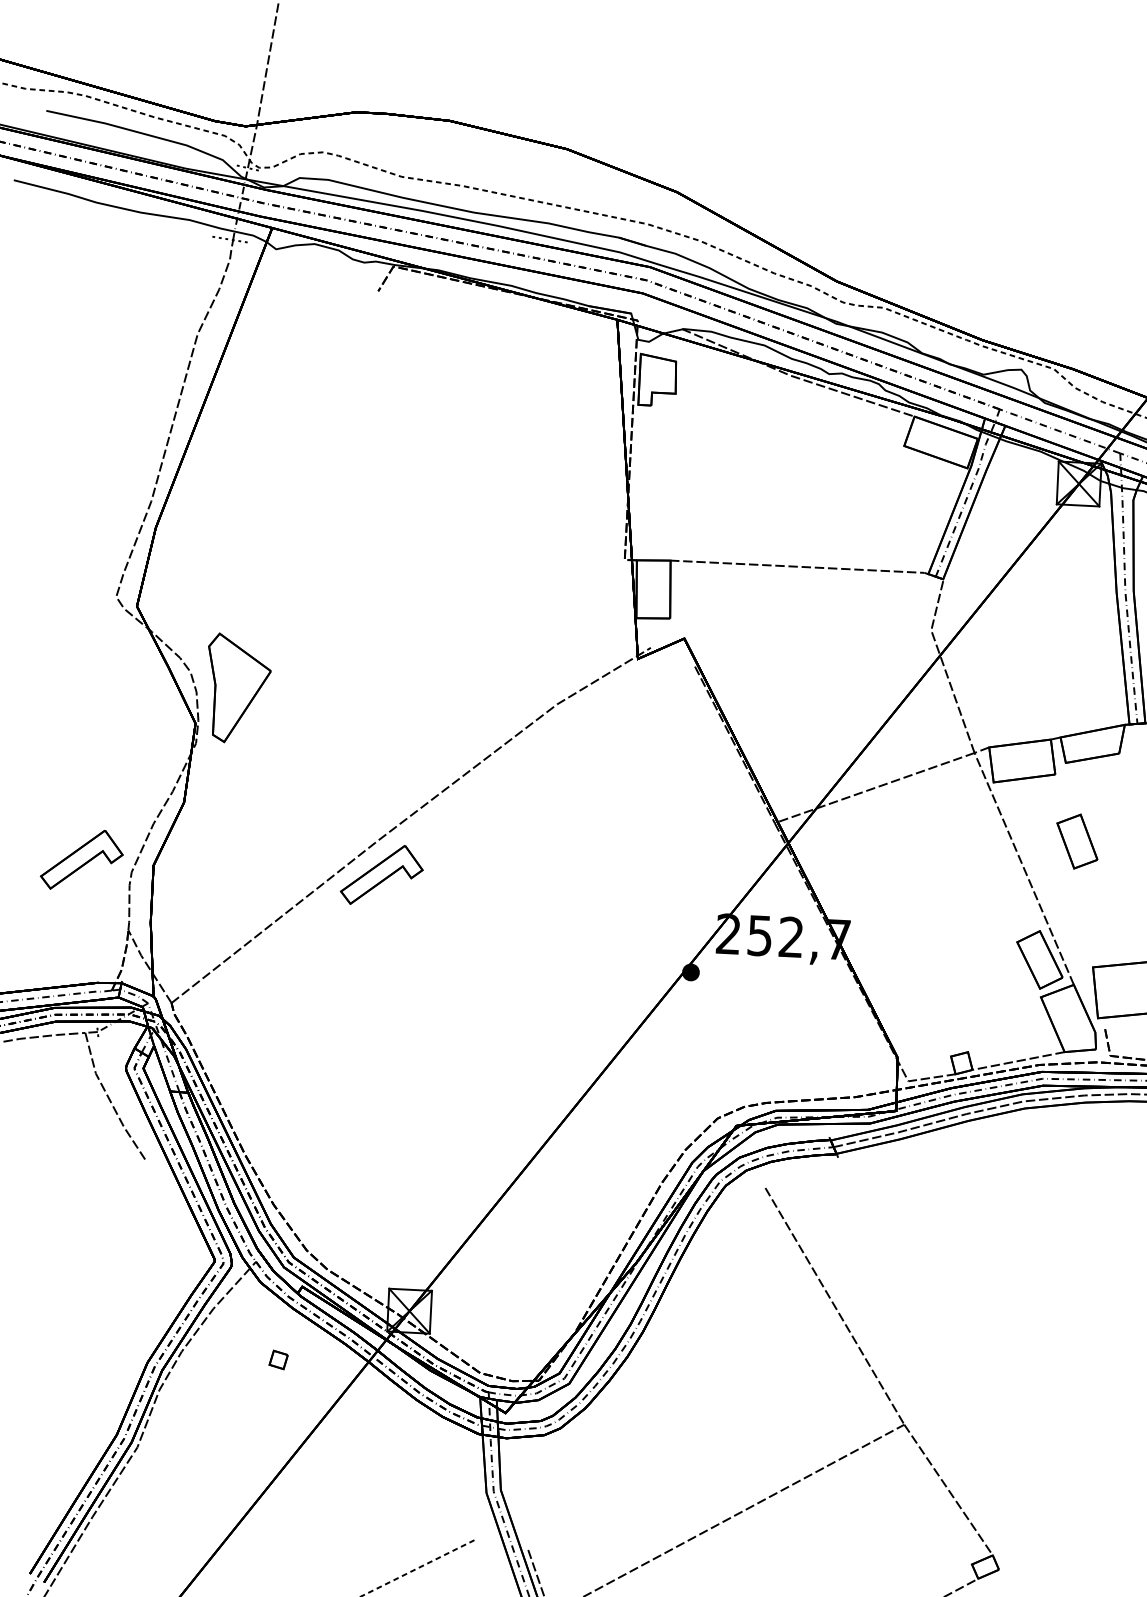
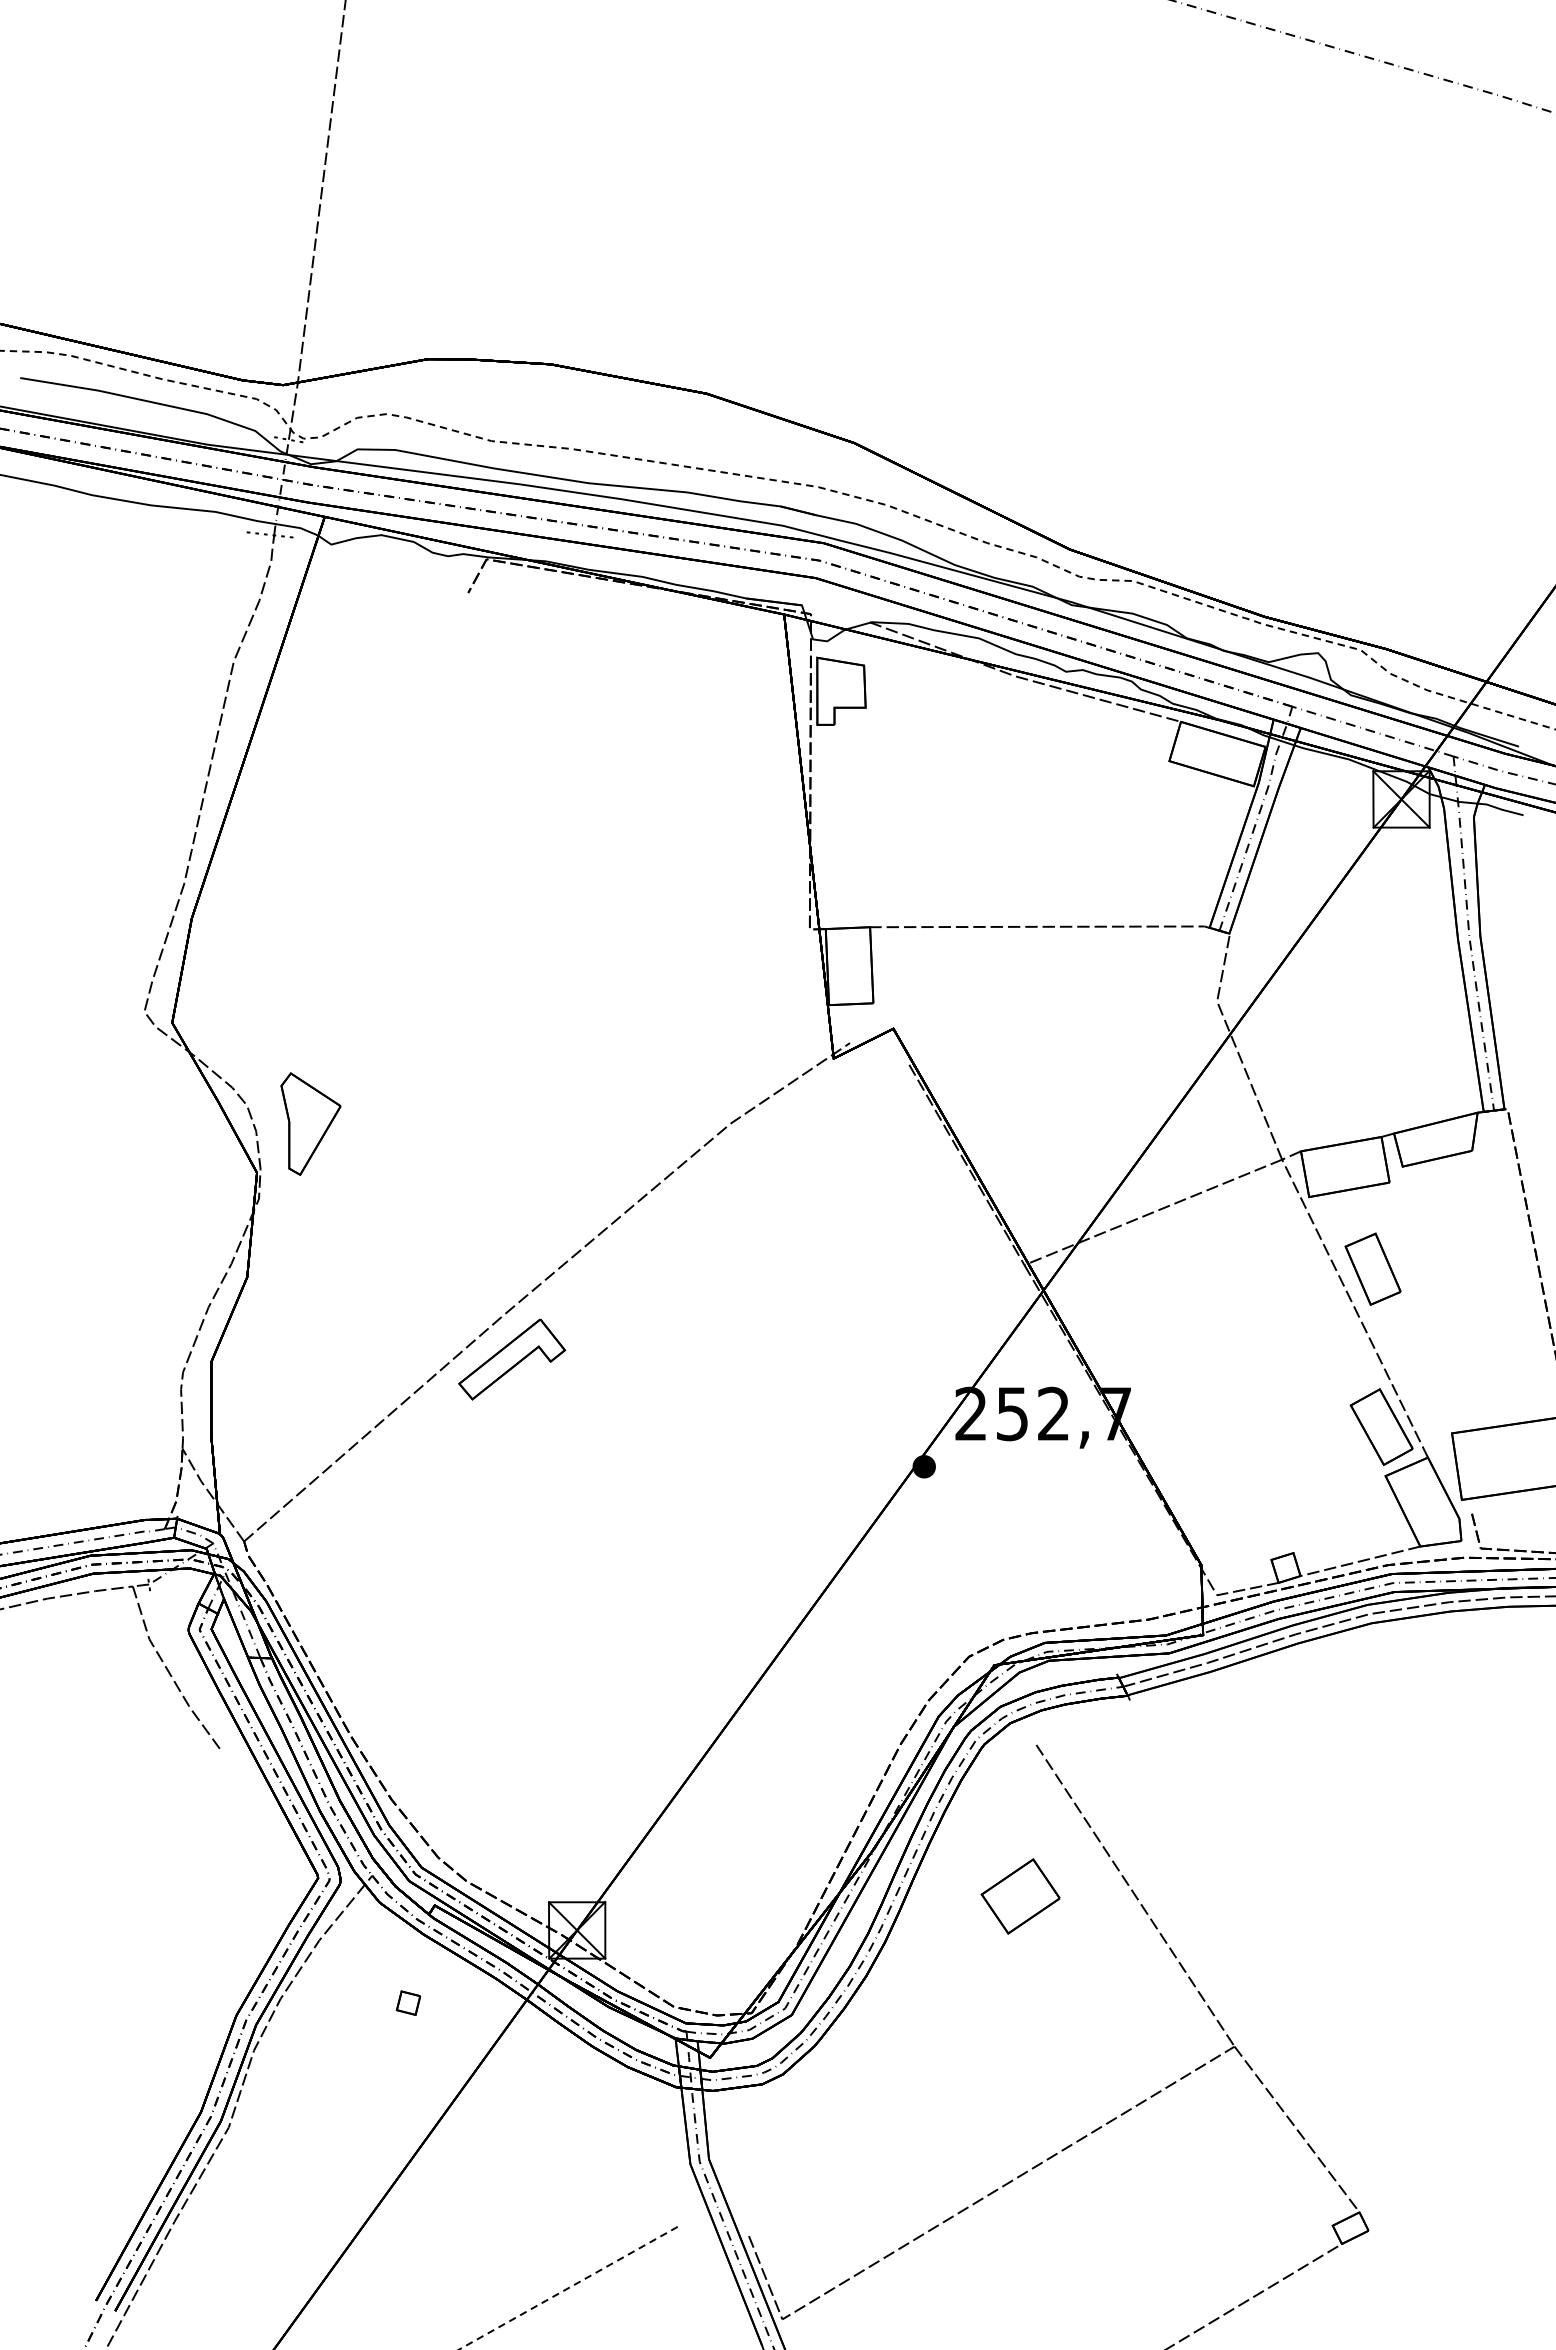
part: (238, 688) -> (310, 1123), size x0.71
part: (1076, 841) -> (1372, 1268), moved
part: (82, 859) -> (117, 1359), removed
part: (747, 1302) -> (1020, 1896), added

